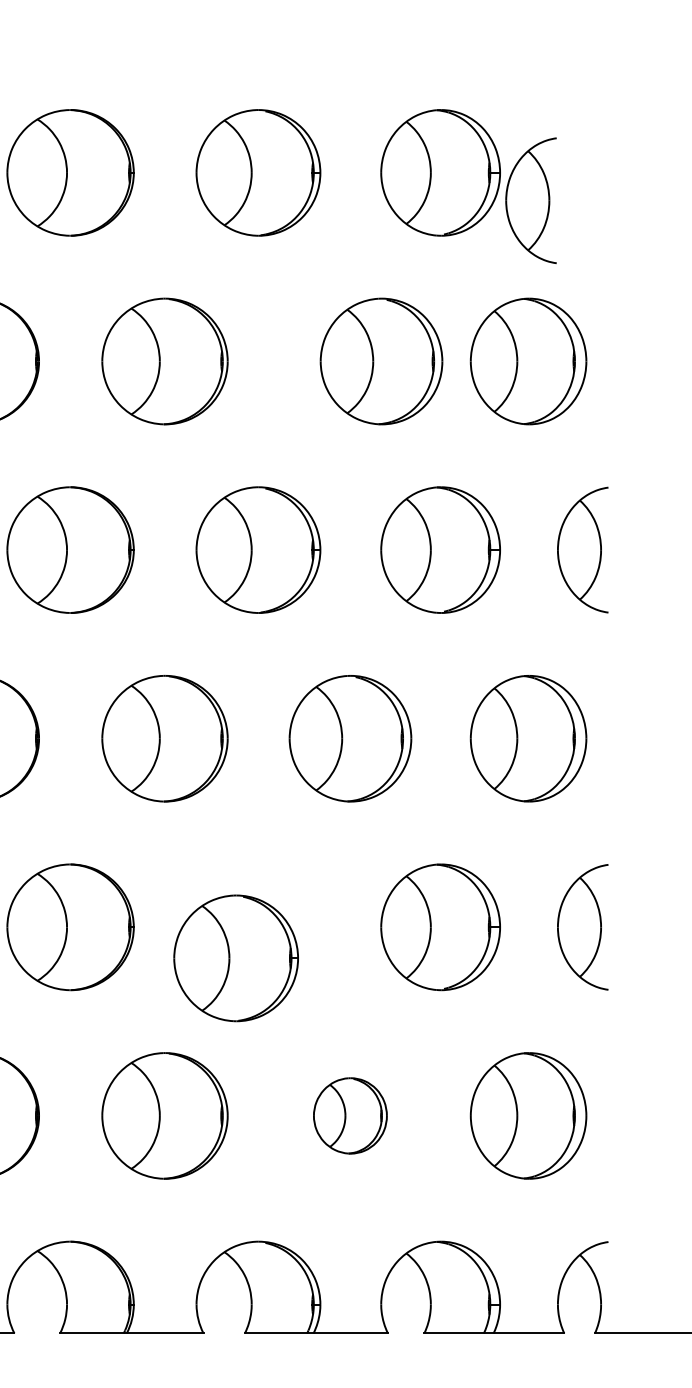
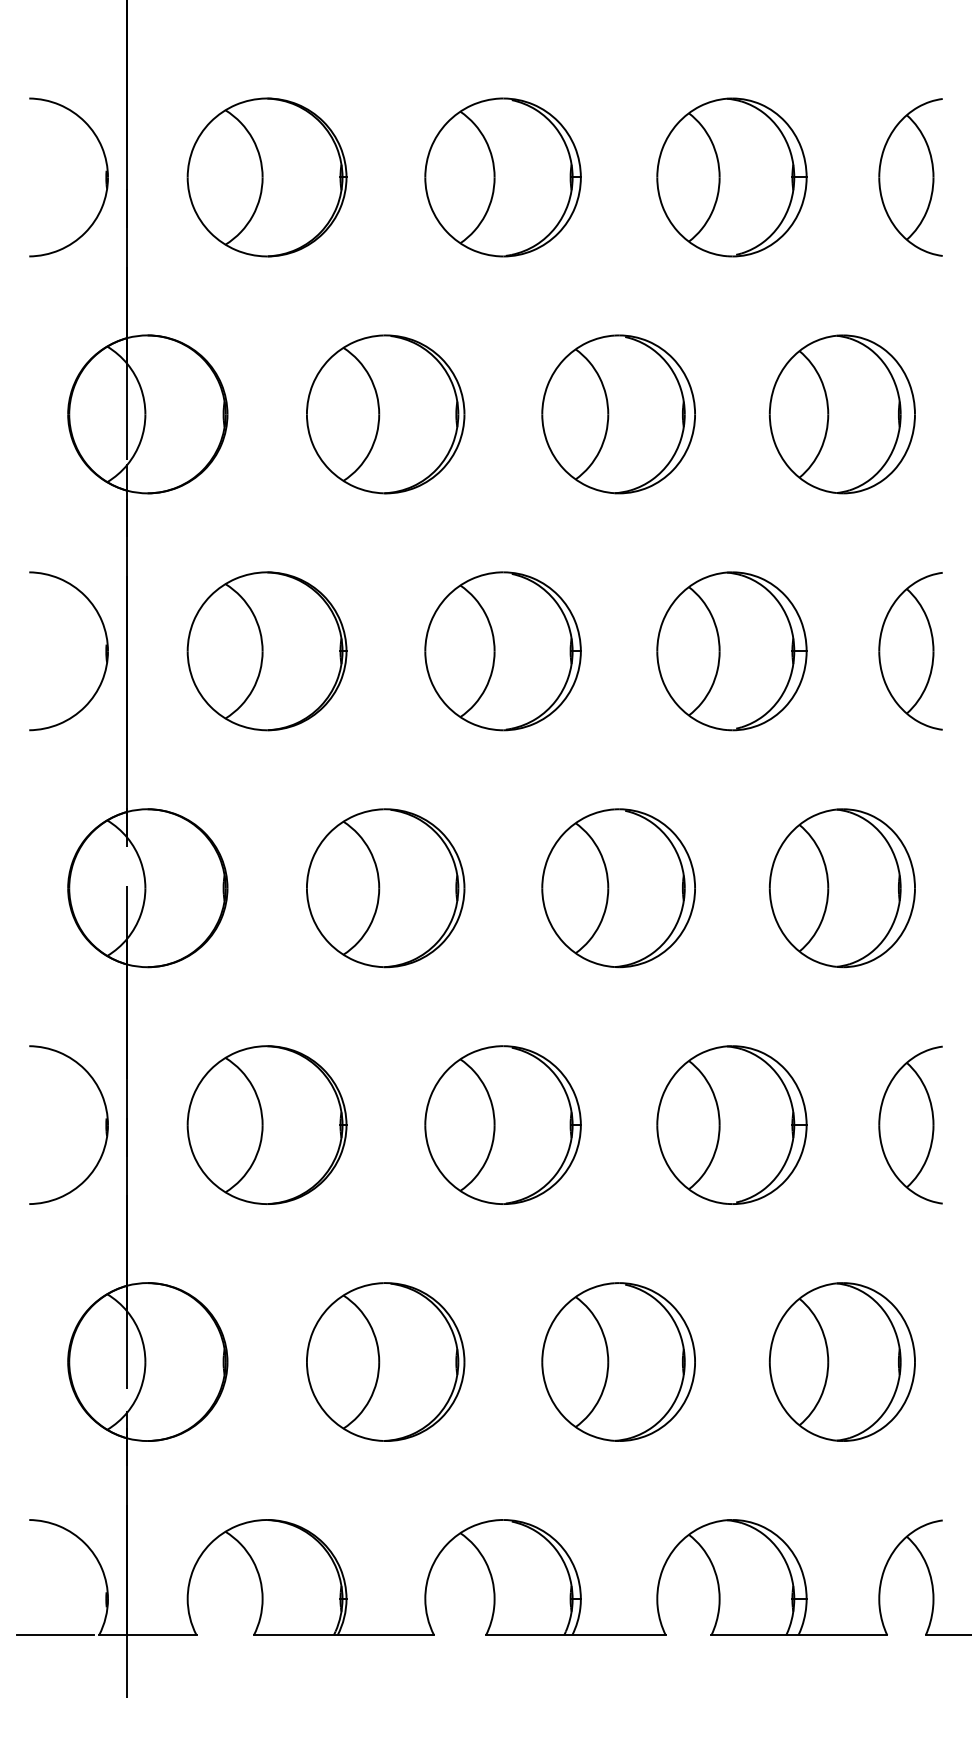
part: (531, 200) -> (910, 177), moved
part: (381, 361) -> (618, 414), moved
part: (235, 957) -> (502, 1124), moved
part: (350, 1115) -> (618, 1361), size x1.67

